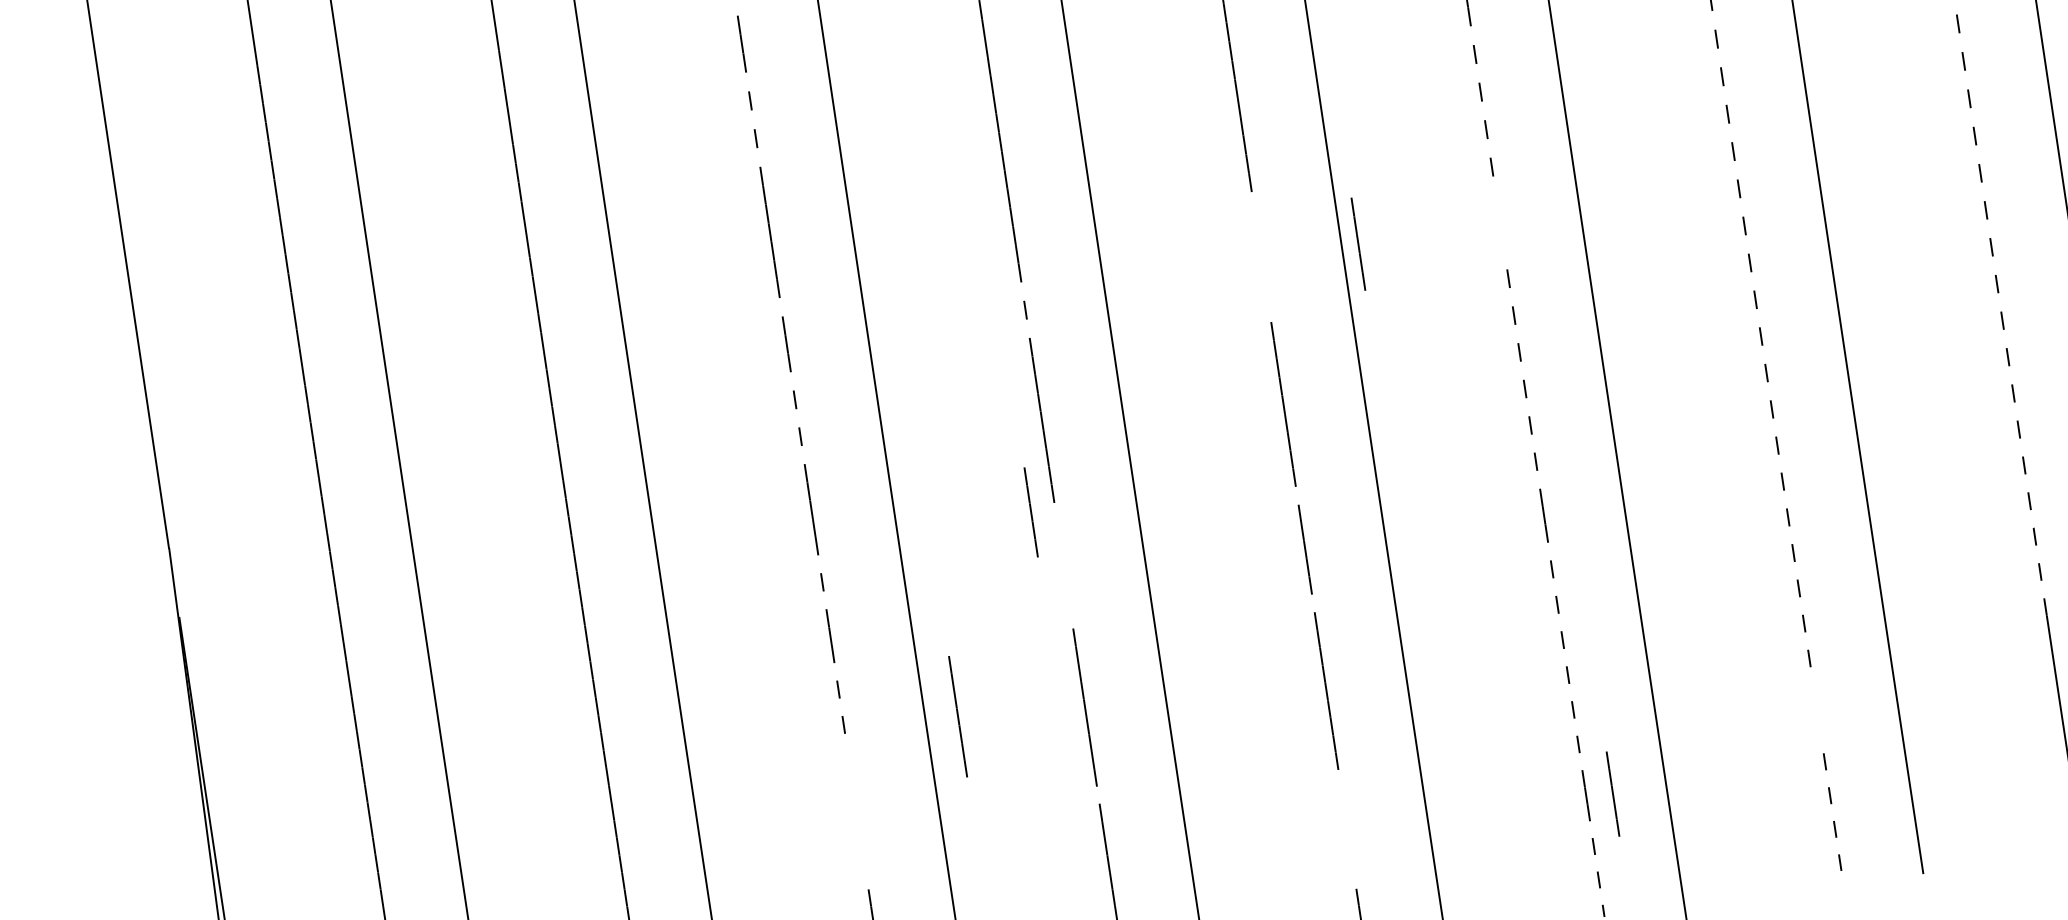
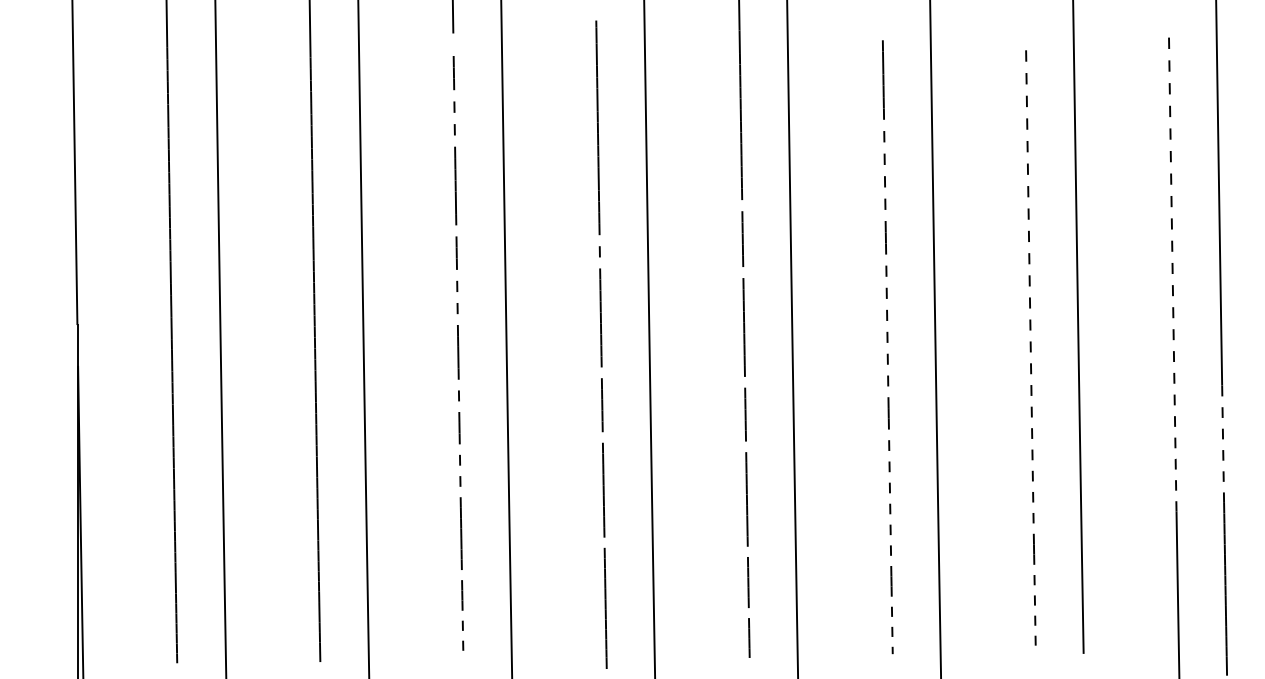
line: (1499, 222) -> (885, 237), added
line: (1357, 243) -> (742, 238), moved
line: (1031, 512) -> (602, 405), moved
line: (1816, 709) -> (1033, 548), added
line: (956, 716) -> (460, 533), moved
line: (1613, 794) -> (748, 582), moved

